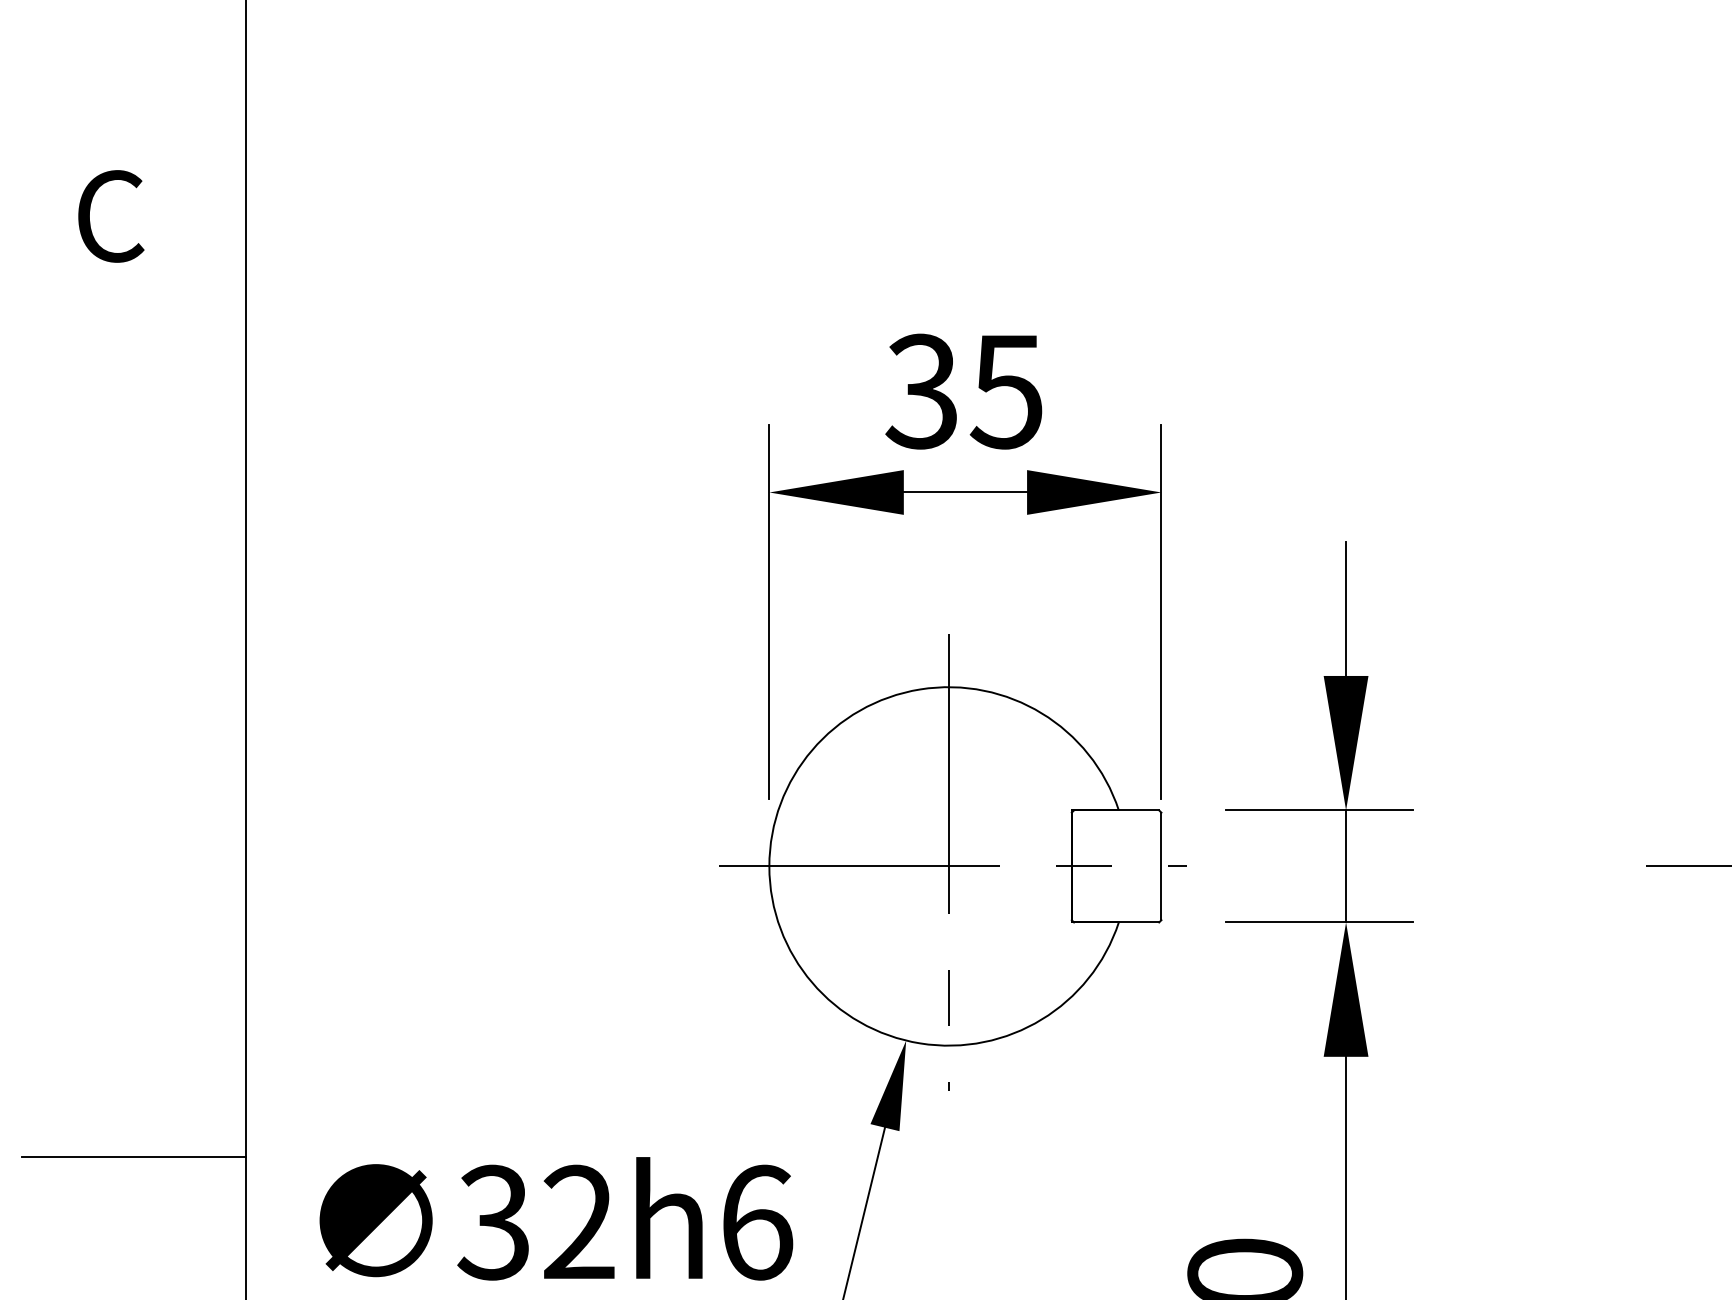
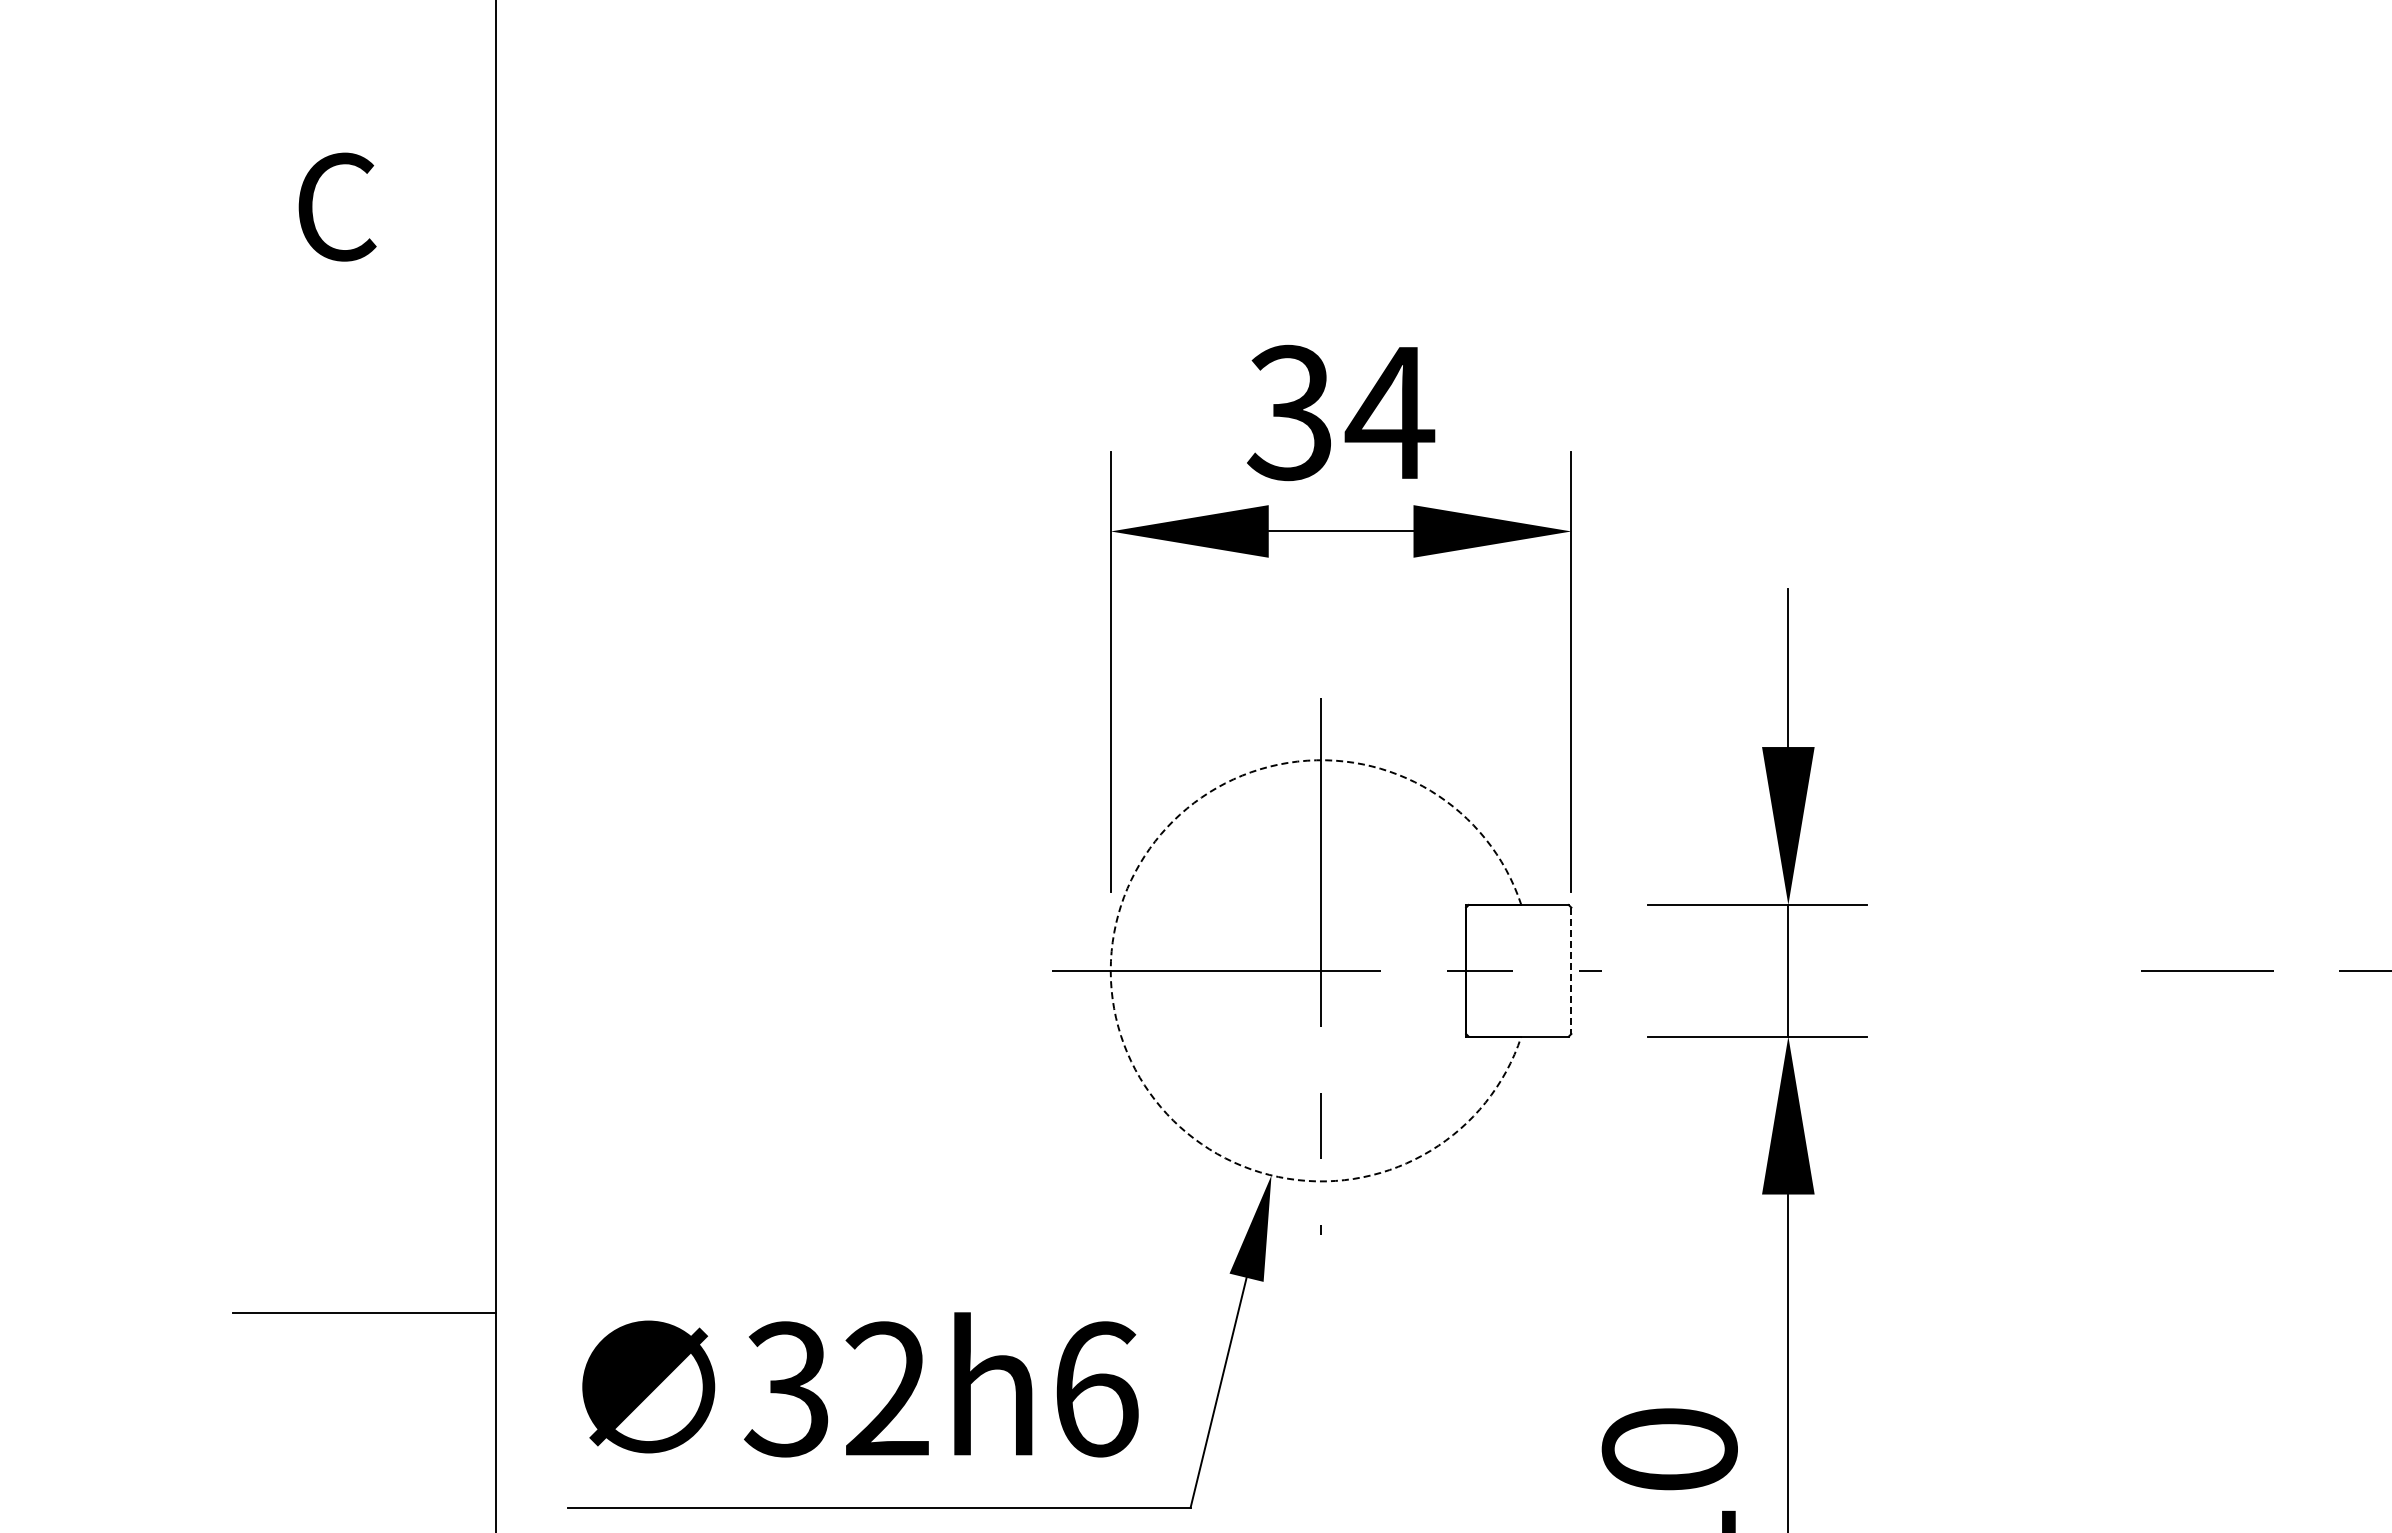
text: (1006, 392) -> (1389, 414), 35 -> 34
arc: (769, 866) -> (1110, 970), solid -> dashed
line: (1161, 867) -> (1571, 971), solid -> dashed

